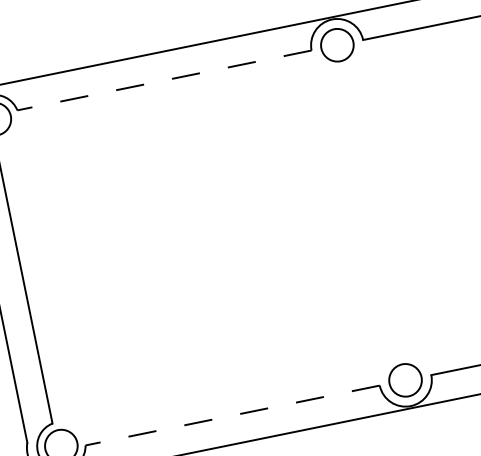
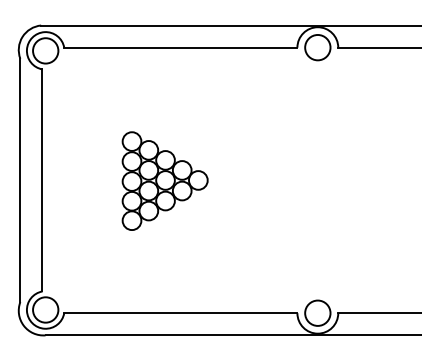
line: (164, 80) -> (180, 47), dashed -> solid
part: (177, 252) -> (164, 180), added
line: (232, 415) -> (180, 313), dashed -> solid

